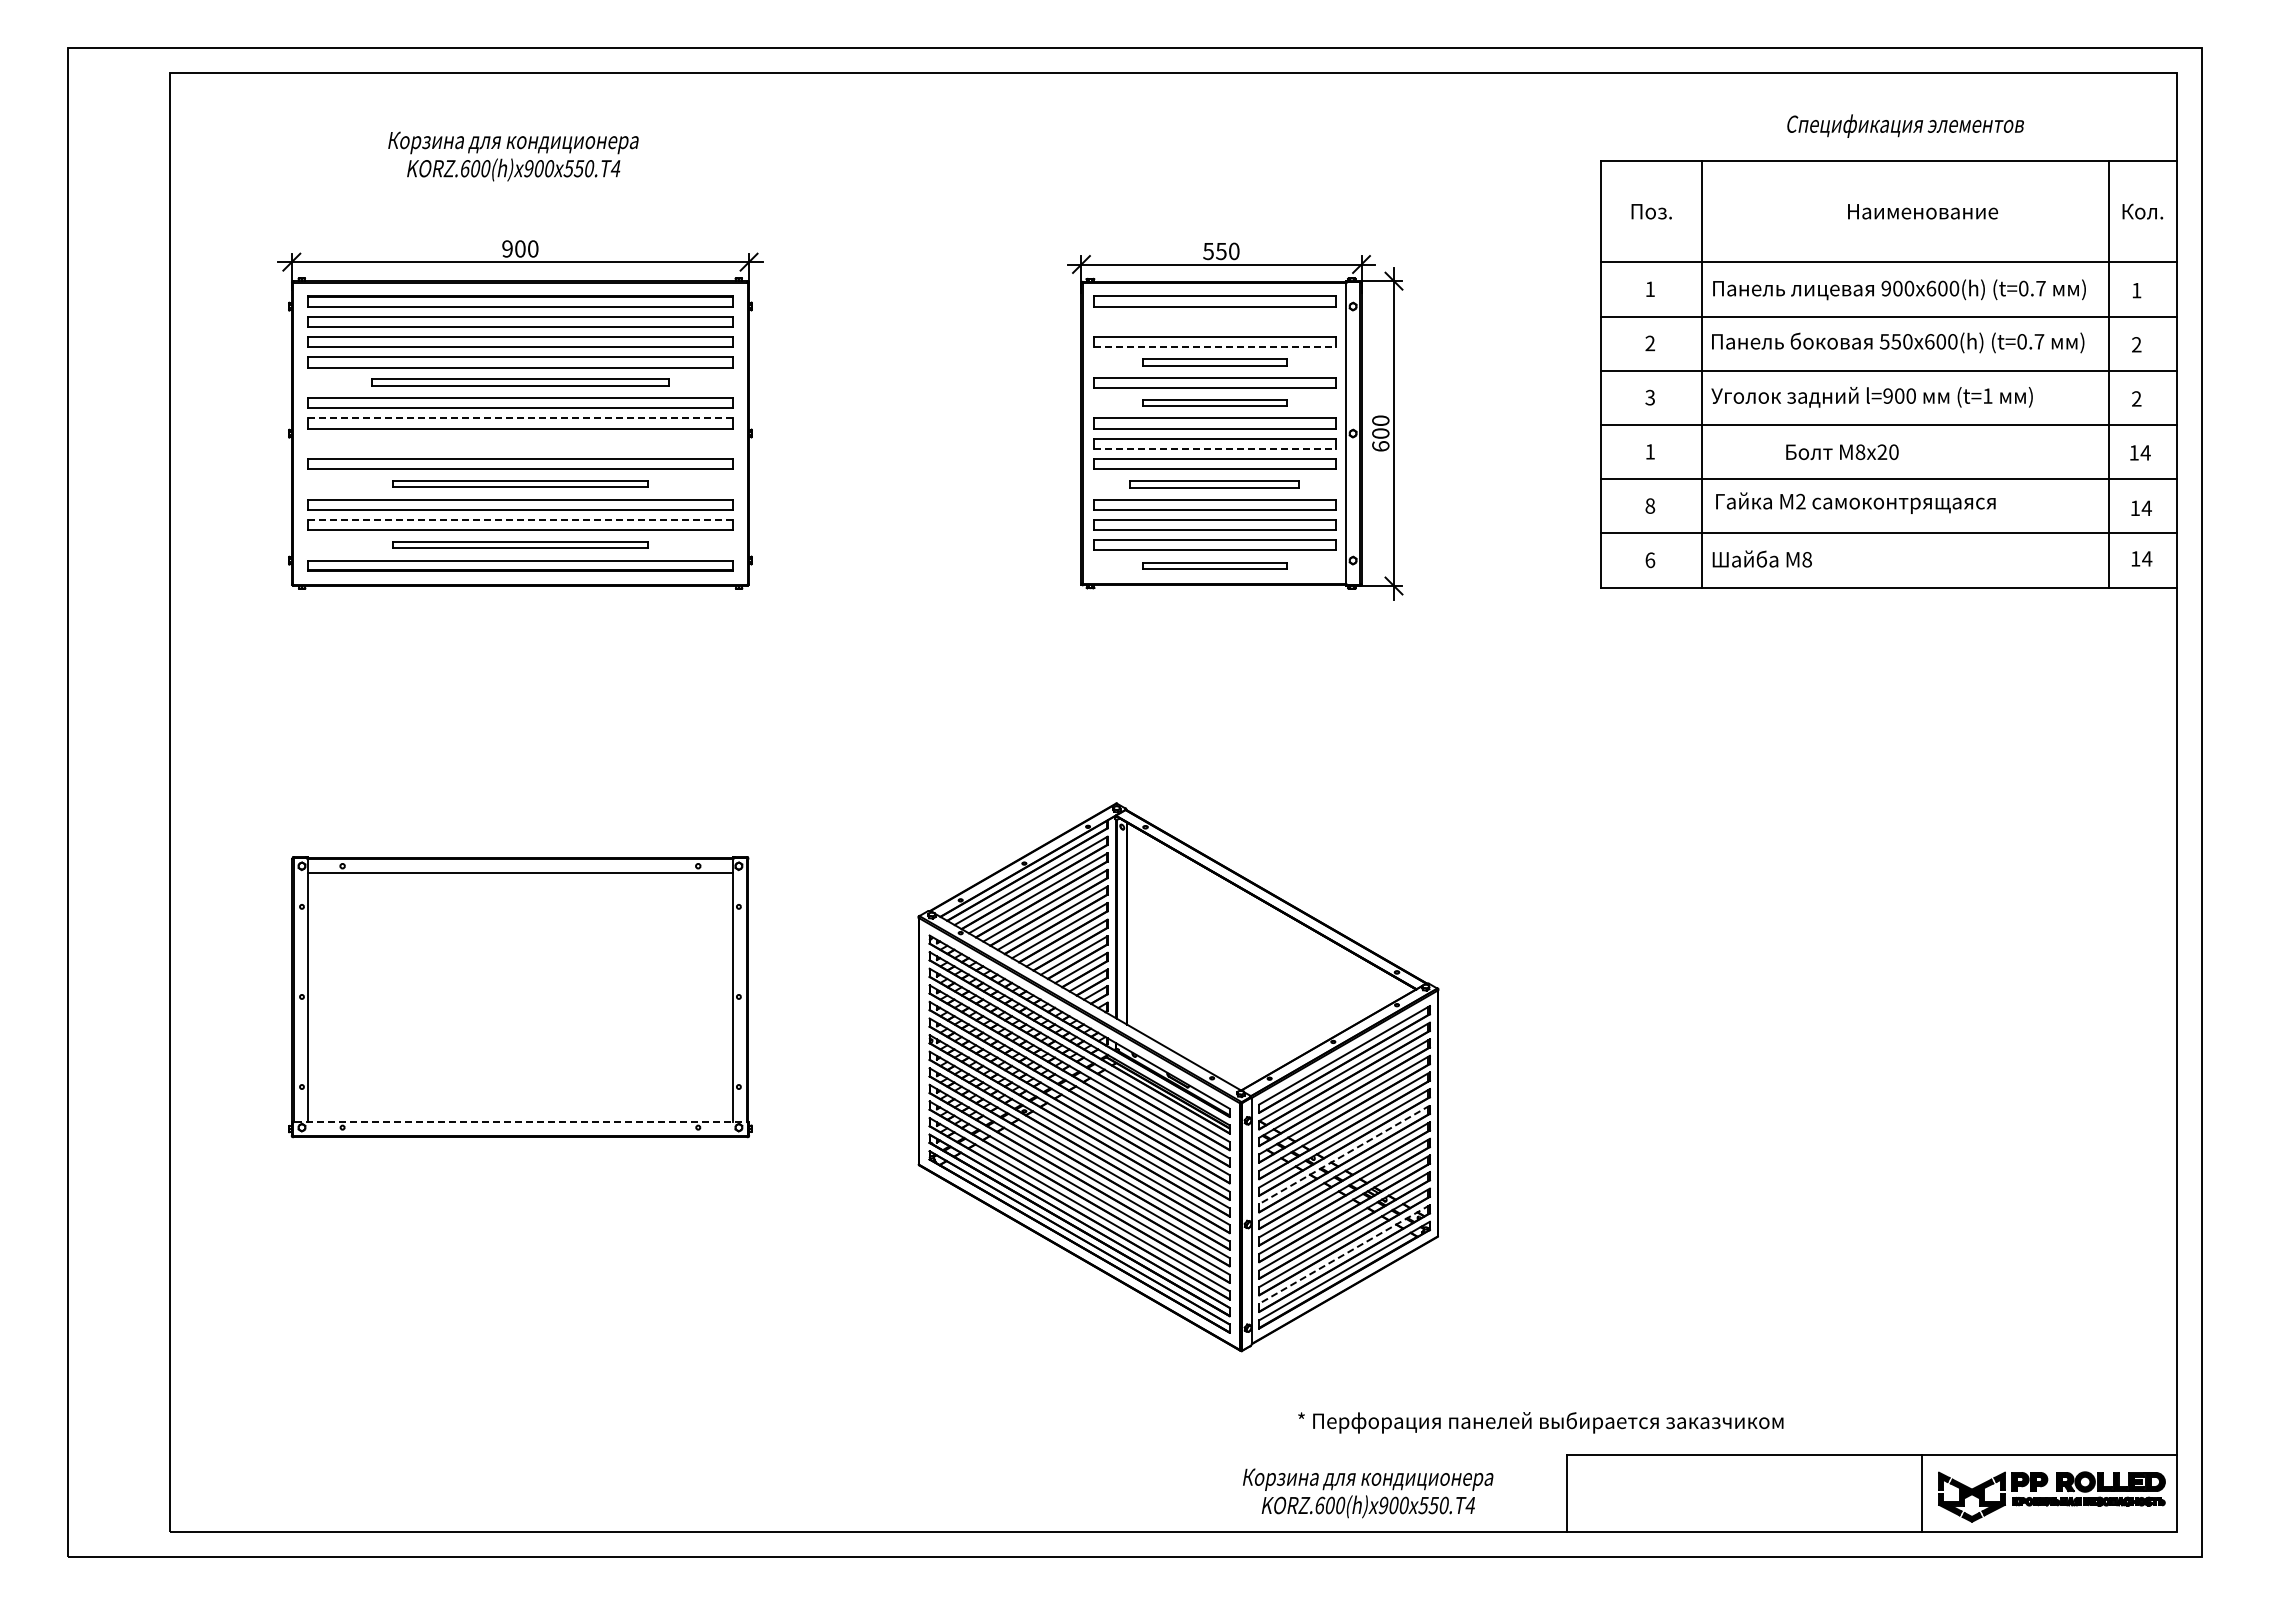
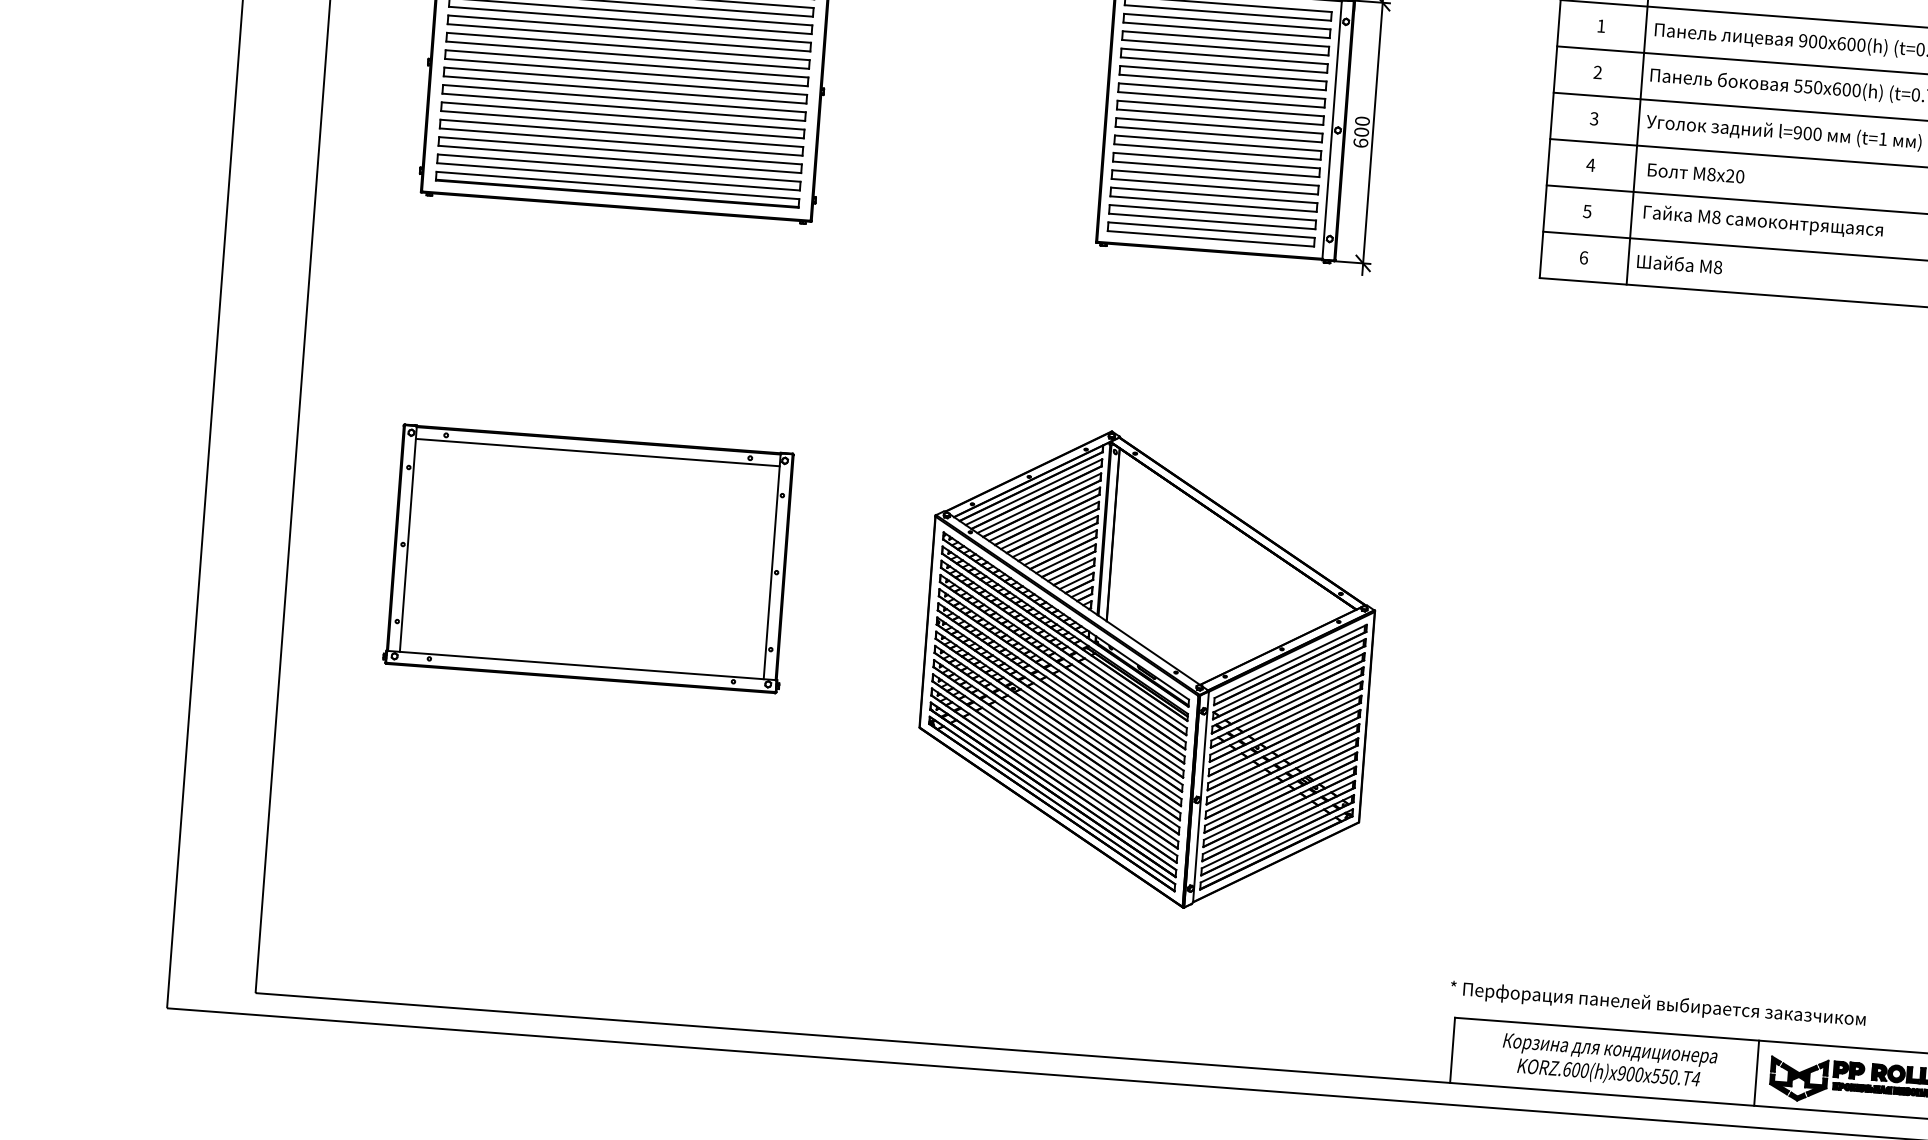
part: (1214, 321) -> (1226, 25), added
line: (1214, 347) -> (1225, 47), dashed -> solid
part: (1214, 362) -> (1224, 60), size x1.67
part: (520, 382) -> (629, 33), size x1.43
part: (1214, 402) -> (1221, 94), size x1.67
line: (519, 418) -> (626, 63), dashed -> solid
part: (520, 443) -> (625, 85), added
line: (1214, 448) -> (1218, 134), dashed -> solid
text: (1650, 451) -> (1591, 164), 1 -> 4
text: (1842, 452) -> (1696, 173), moved
part: (520, 483) -> (622, 119), size x1.67
part: (1214, 483) -> (1216, 164), size x1.43
text: (1800, 501) -> (1716, 217), 2 -> 8
text: (1650, 505) -> (1587, 211), 8 -> 5
line: (519, 519) -> (619, 150), dashed -> solid
part: (520, 544) -> (618, 171), size x1.67
part: (1214, 565) -> (1210, 234), size x1.67
line: (520, 1122) -> (581, 665), dashed -> solid
line: (1344, 1154) -> (1284, 746), dashed -> solid
line: (1344, 1254) -> (1277, 831), dashed -> solid
text: (1540, 1422) -> (1657, 1004), moved
text: (1368, 1493) -> (1609, 1062), moved

